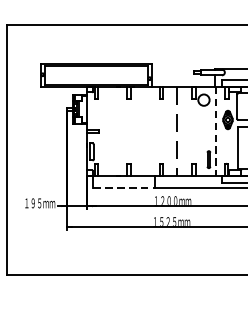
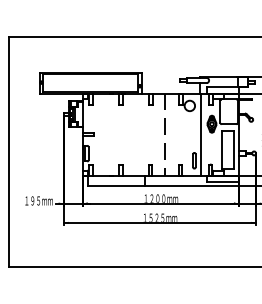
line: (216, 132) -> (201, 135), dashed -> solid
line: (124, 187) -> (116, 186), dashed -> solid

